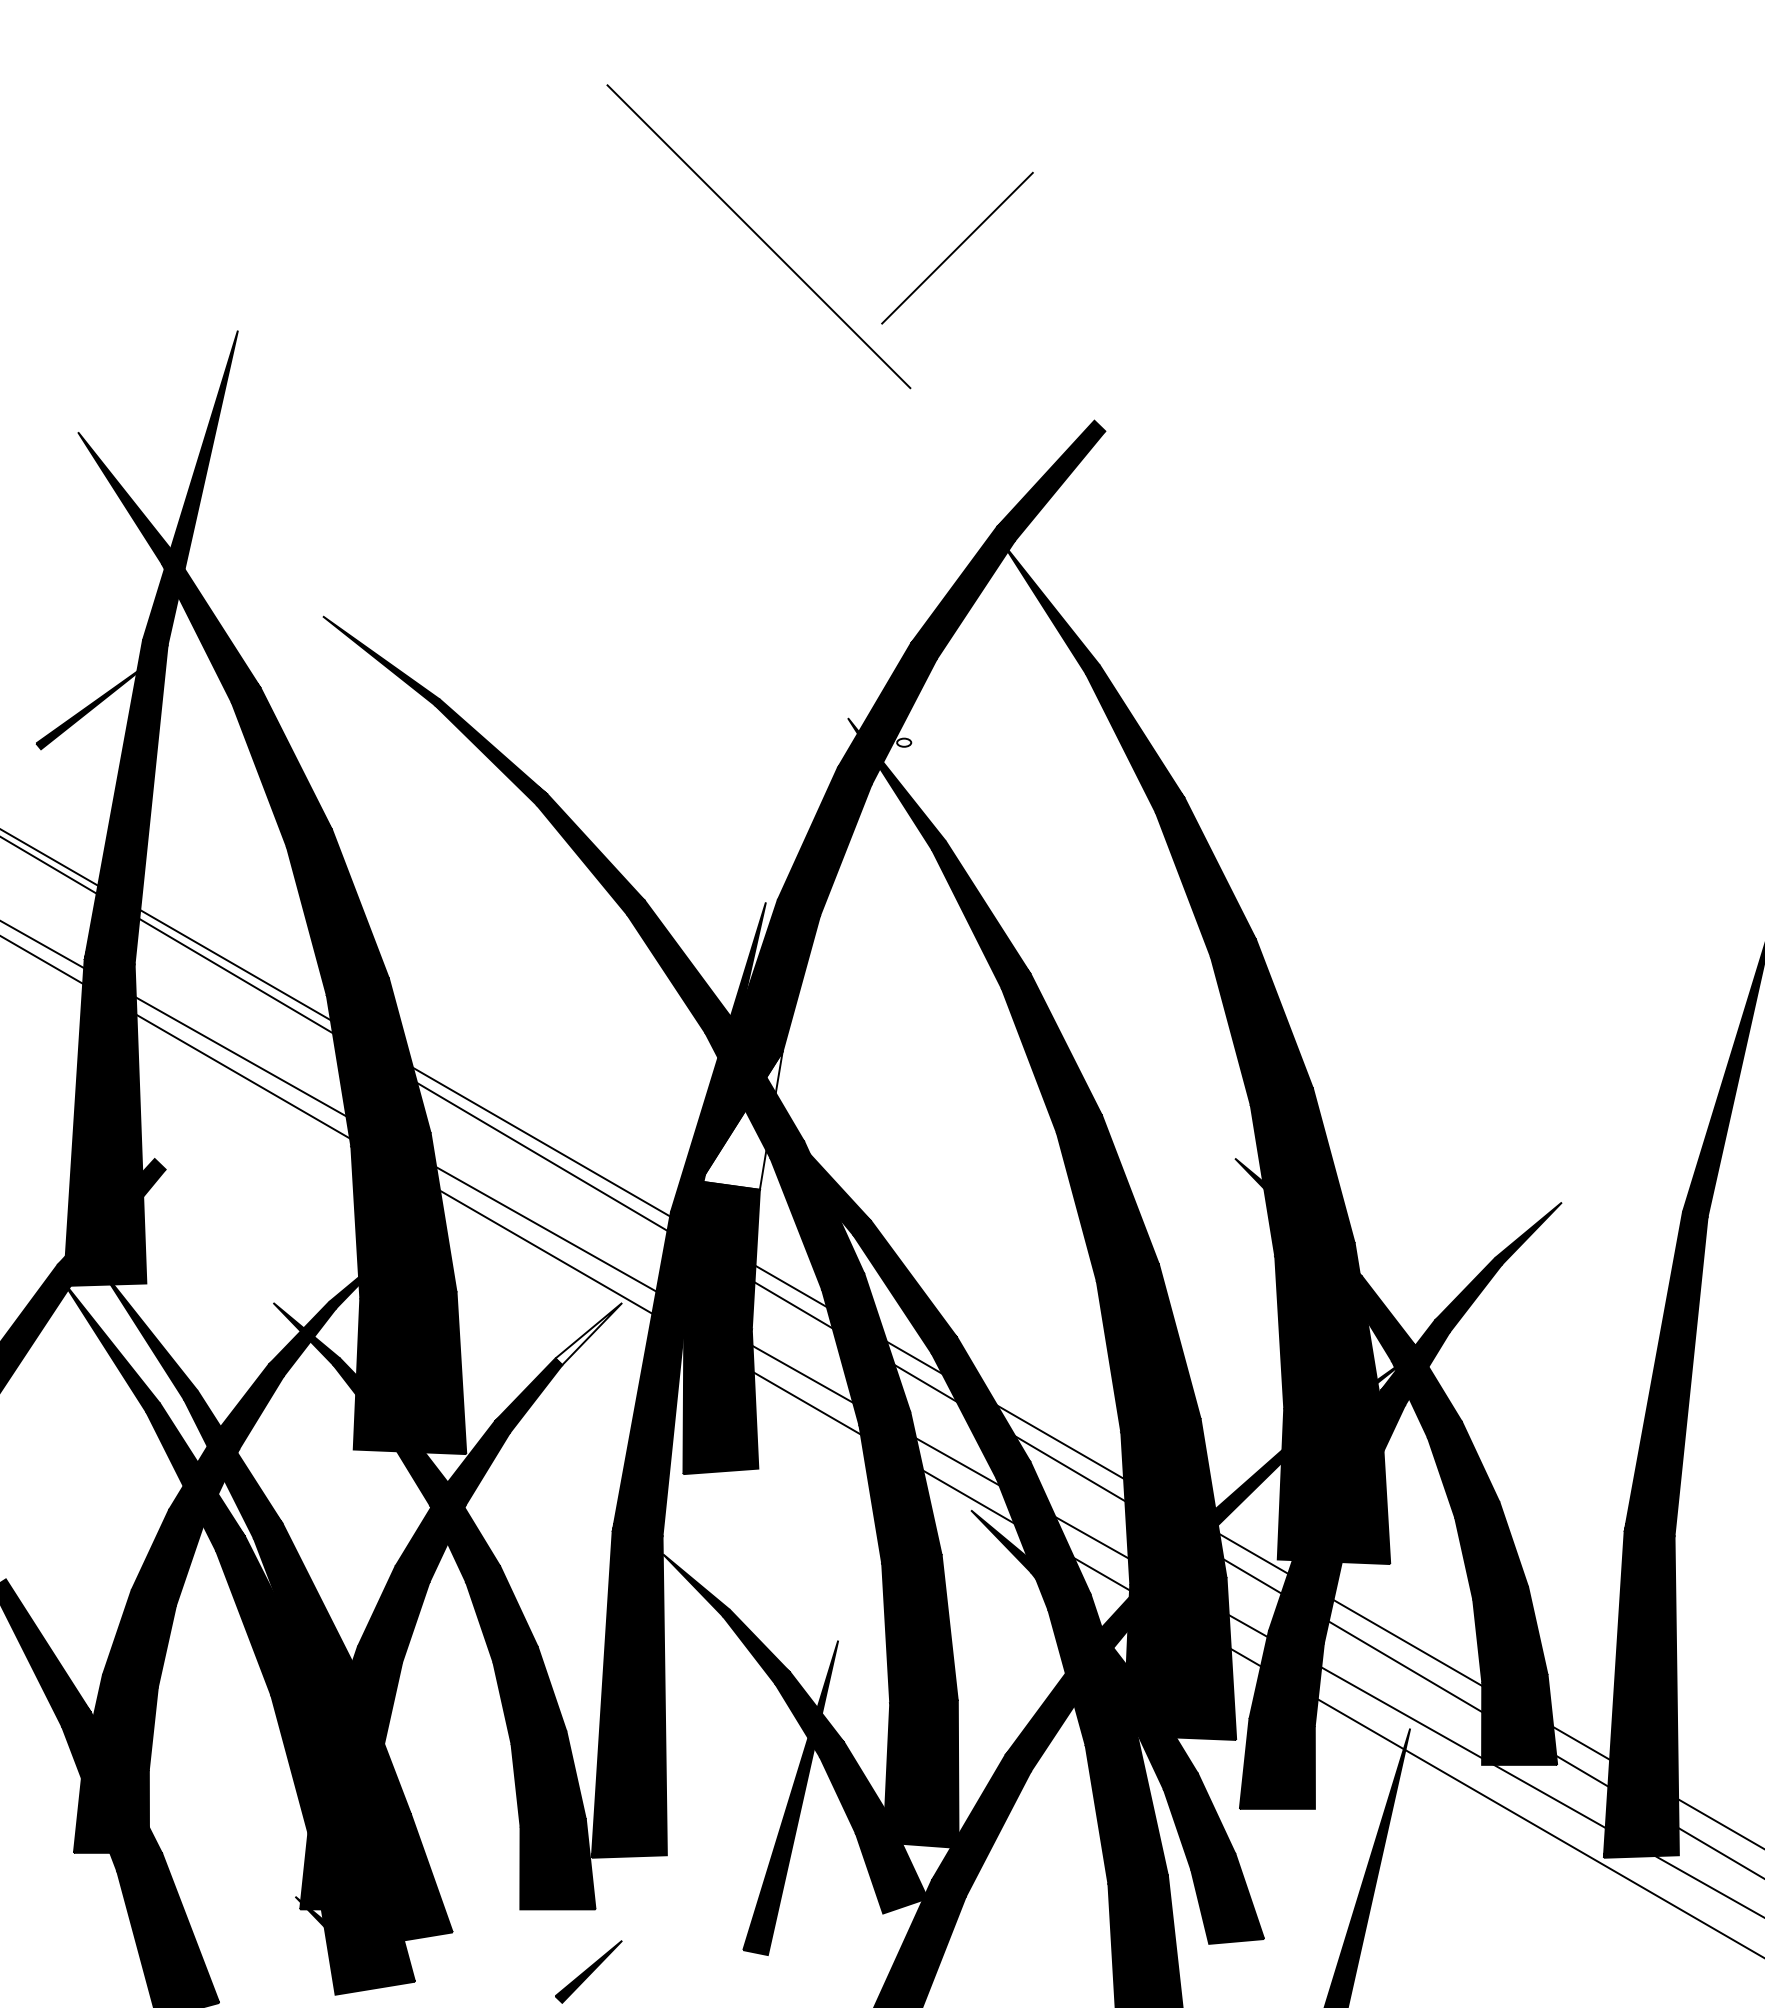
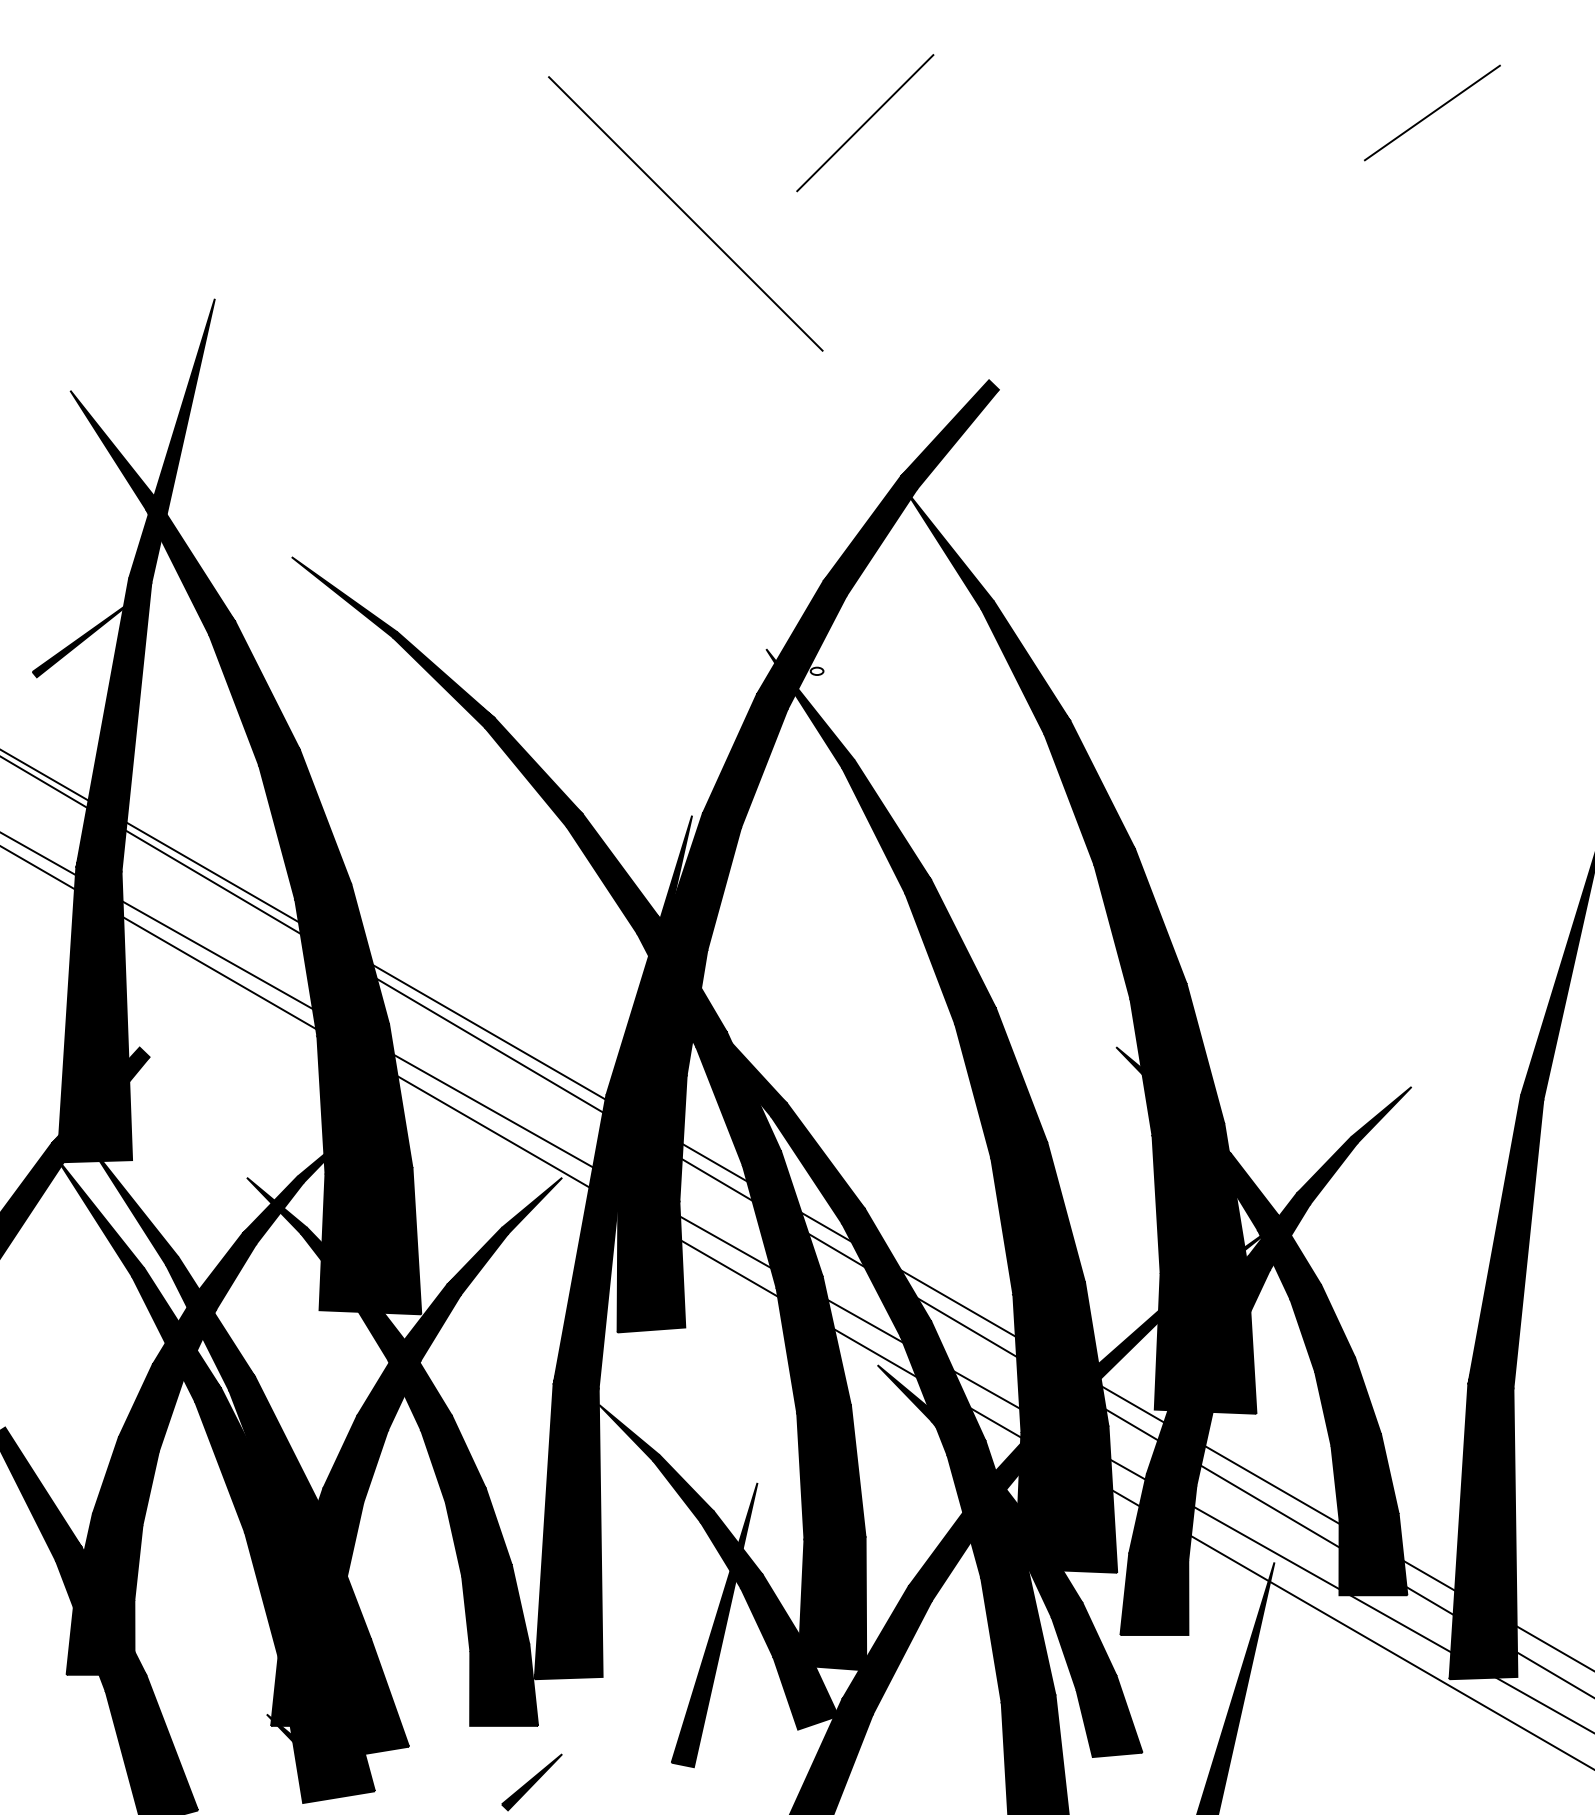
line: (1584, 124) -> (1432, 112), added
line: (957, 247) -> (865, 122), moved
fill: (741, 1120) -> (670, 1012), added
fill: (588, 1333) -> (531, 1205), added

